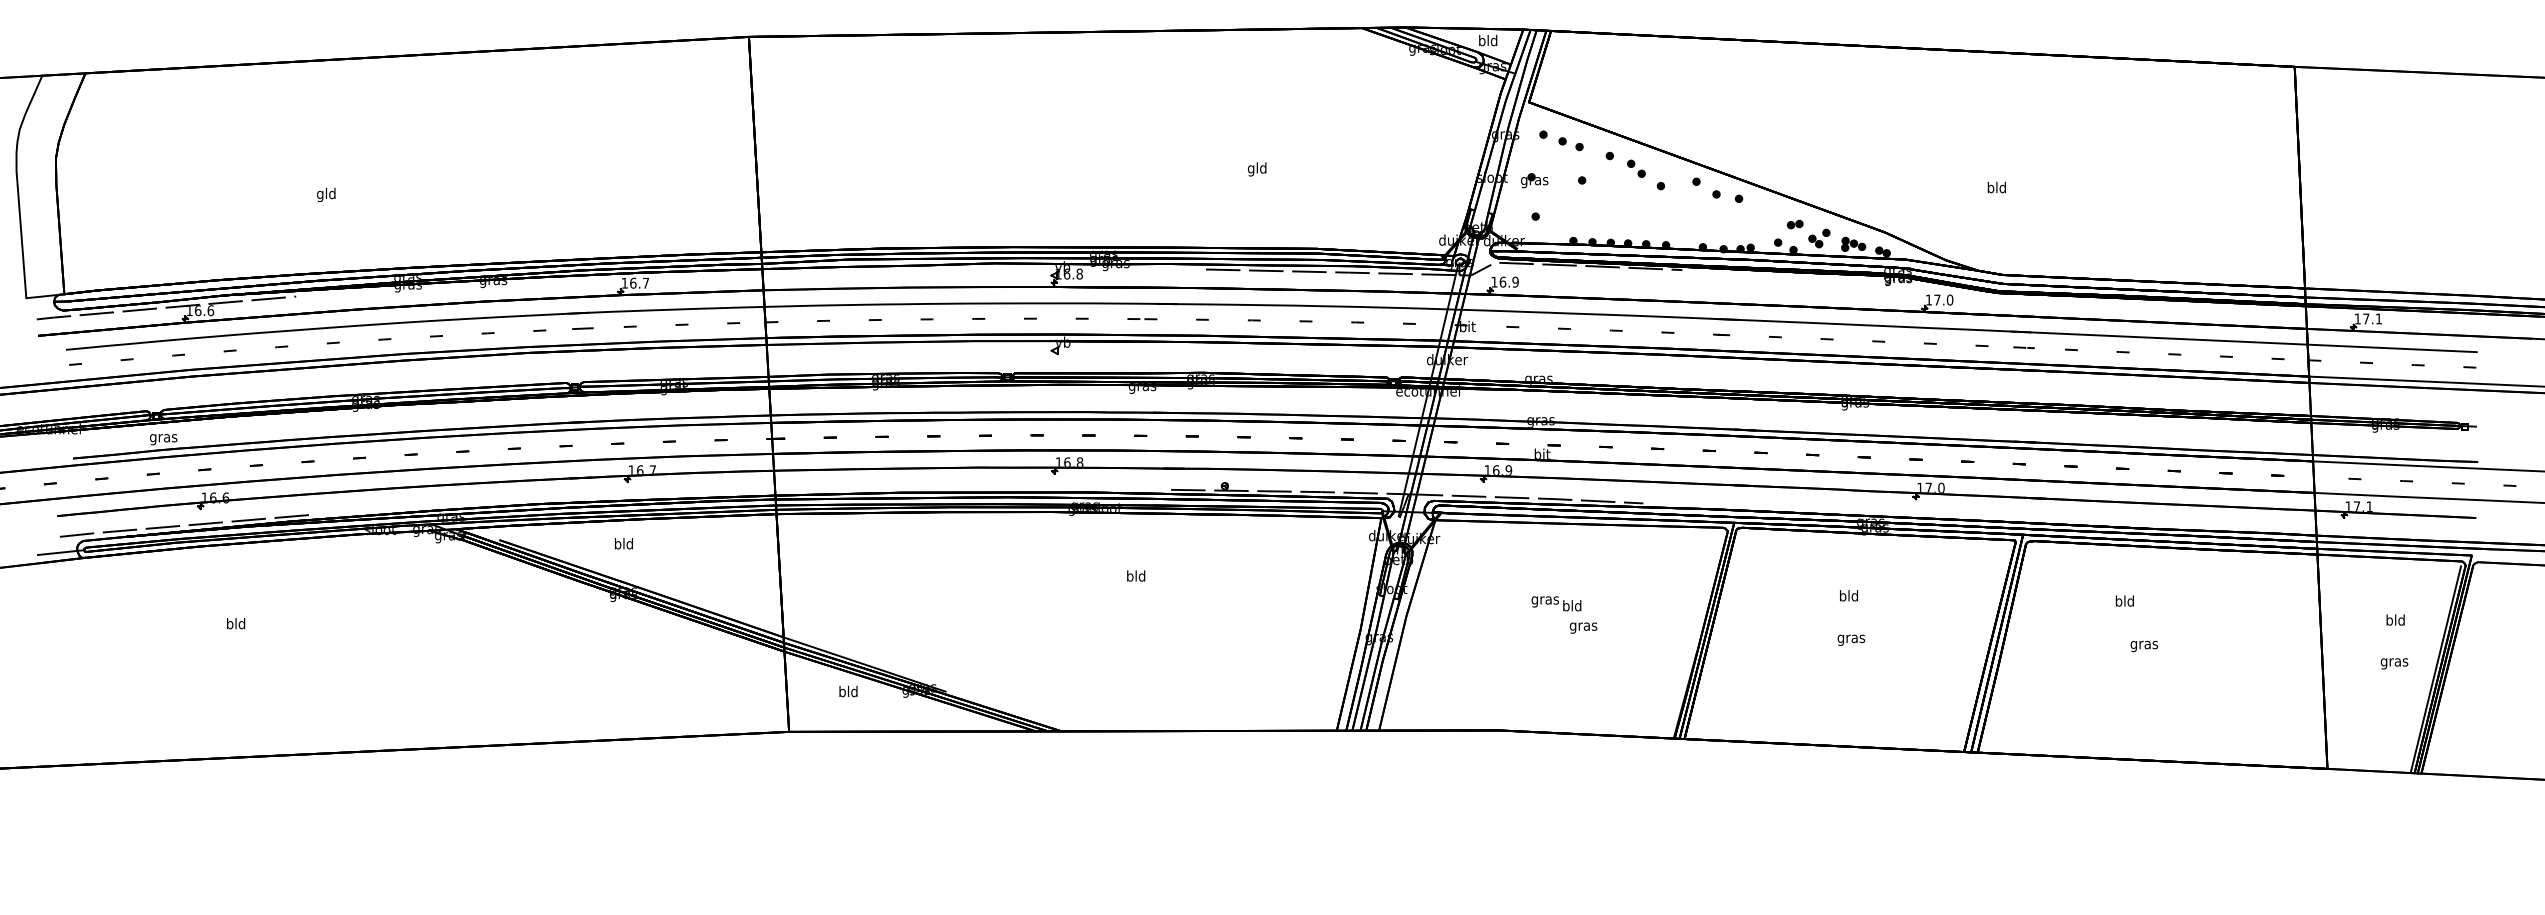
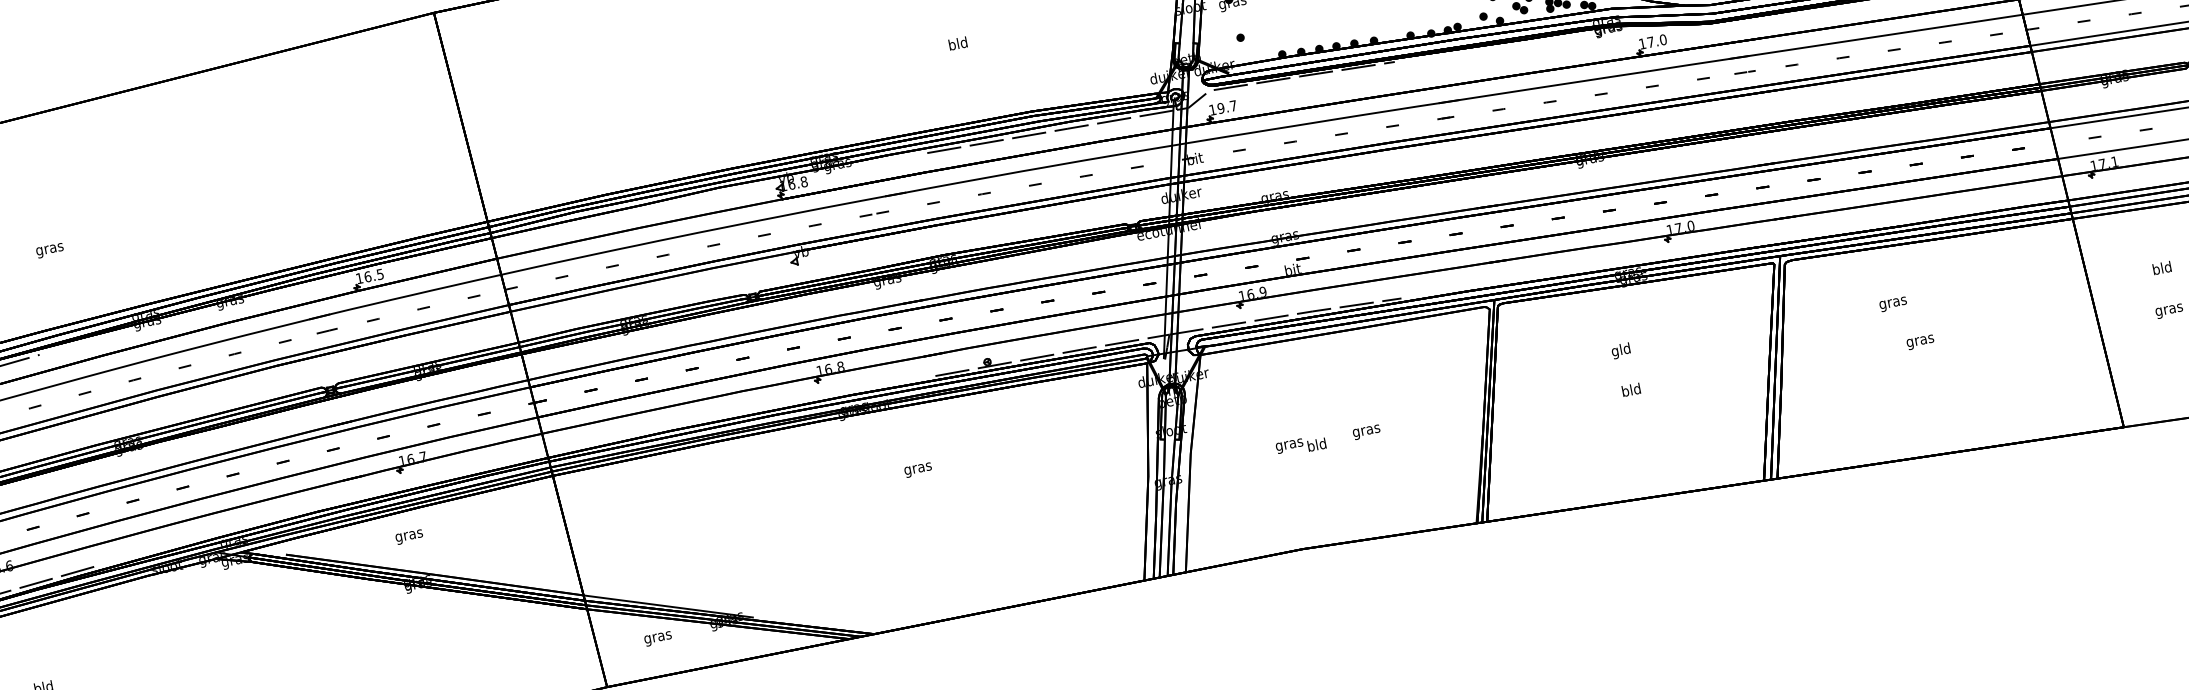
text: (1250, 169) -> (951, 46), gld -> bld
text: (326, 194) -> (49, 248), gld -> gras
text: (1508, 281) -> (1226, 106), 16.9 -> 19.7
text: (645, 283) -> (379, 274), 16.7 -> 16.5
text: (623, 545) -> (408, 536), bld -> gras
text: (1135, 577) -> (917, 468), bld -> gras
text: (1842, 597) -> (1614, 352), bld -> gld
text: (2124, 602) -> (1892, 303), bld -> gras
text: (1556, 603) -> (1301, 445), moved
text: (1851, 638) -> (1631, 390), gras -> bld
text: (848, 692) -> (657, 637), bld -> gras

